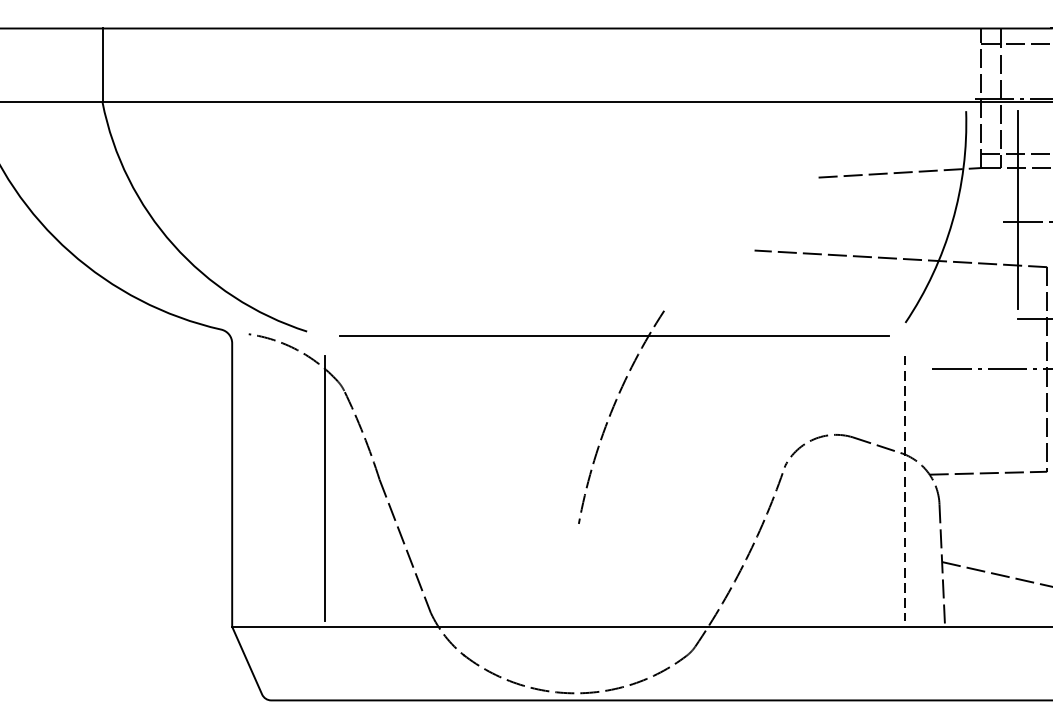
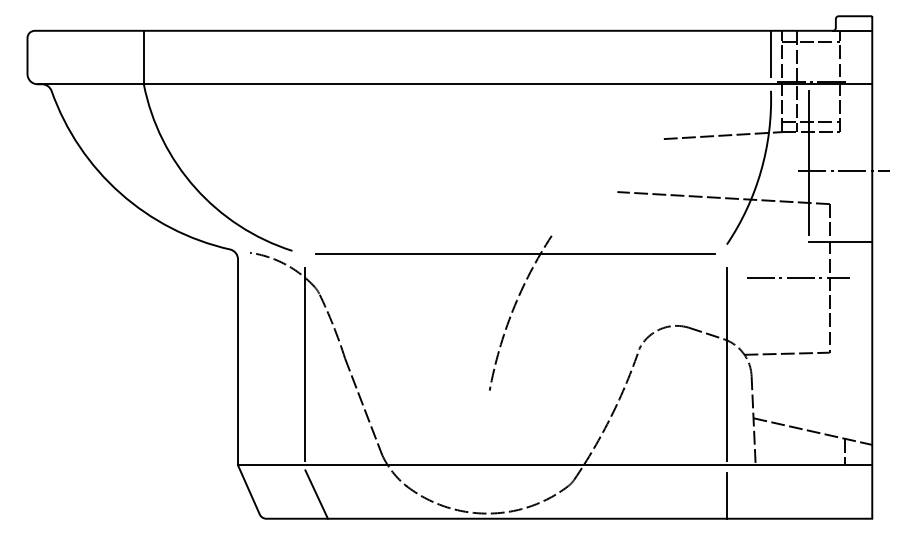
line: (965, 59) -> (770, 53), added
line: (904, 489) -> (726, 365), dashed -> solid
line: (340, 667) -> (316, 494), added
line: (904, 668) -> (726, 495), added

